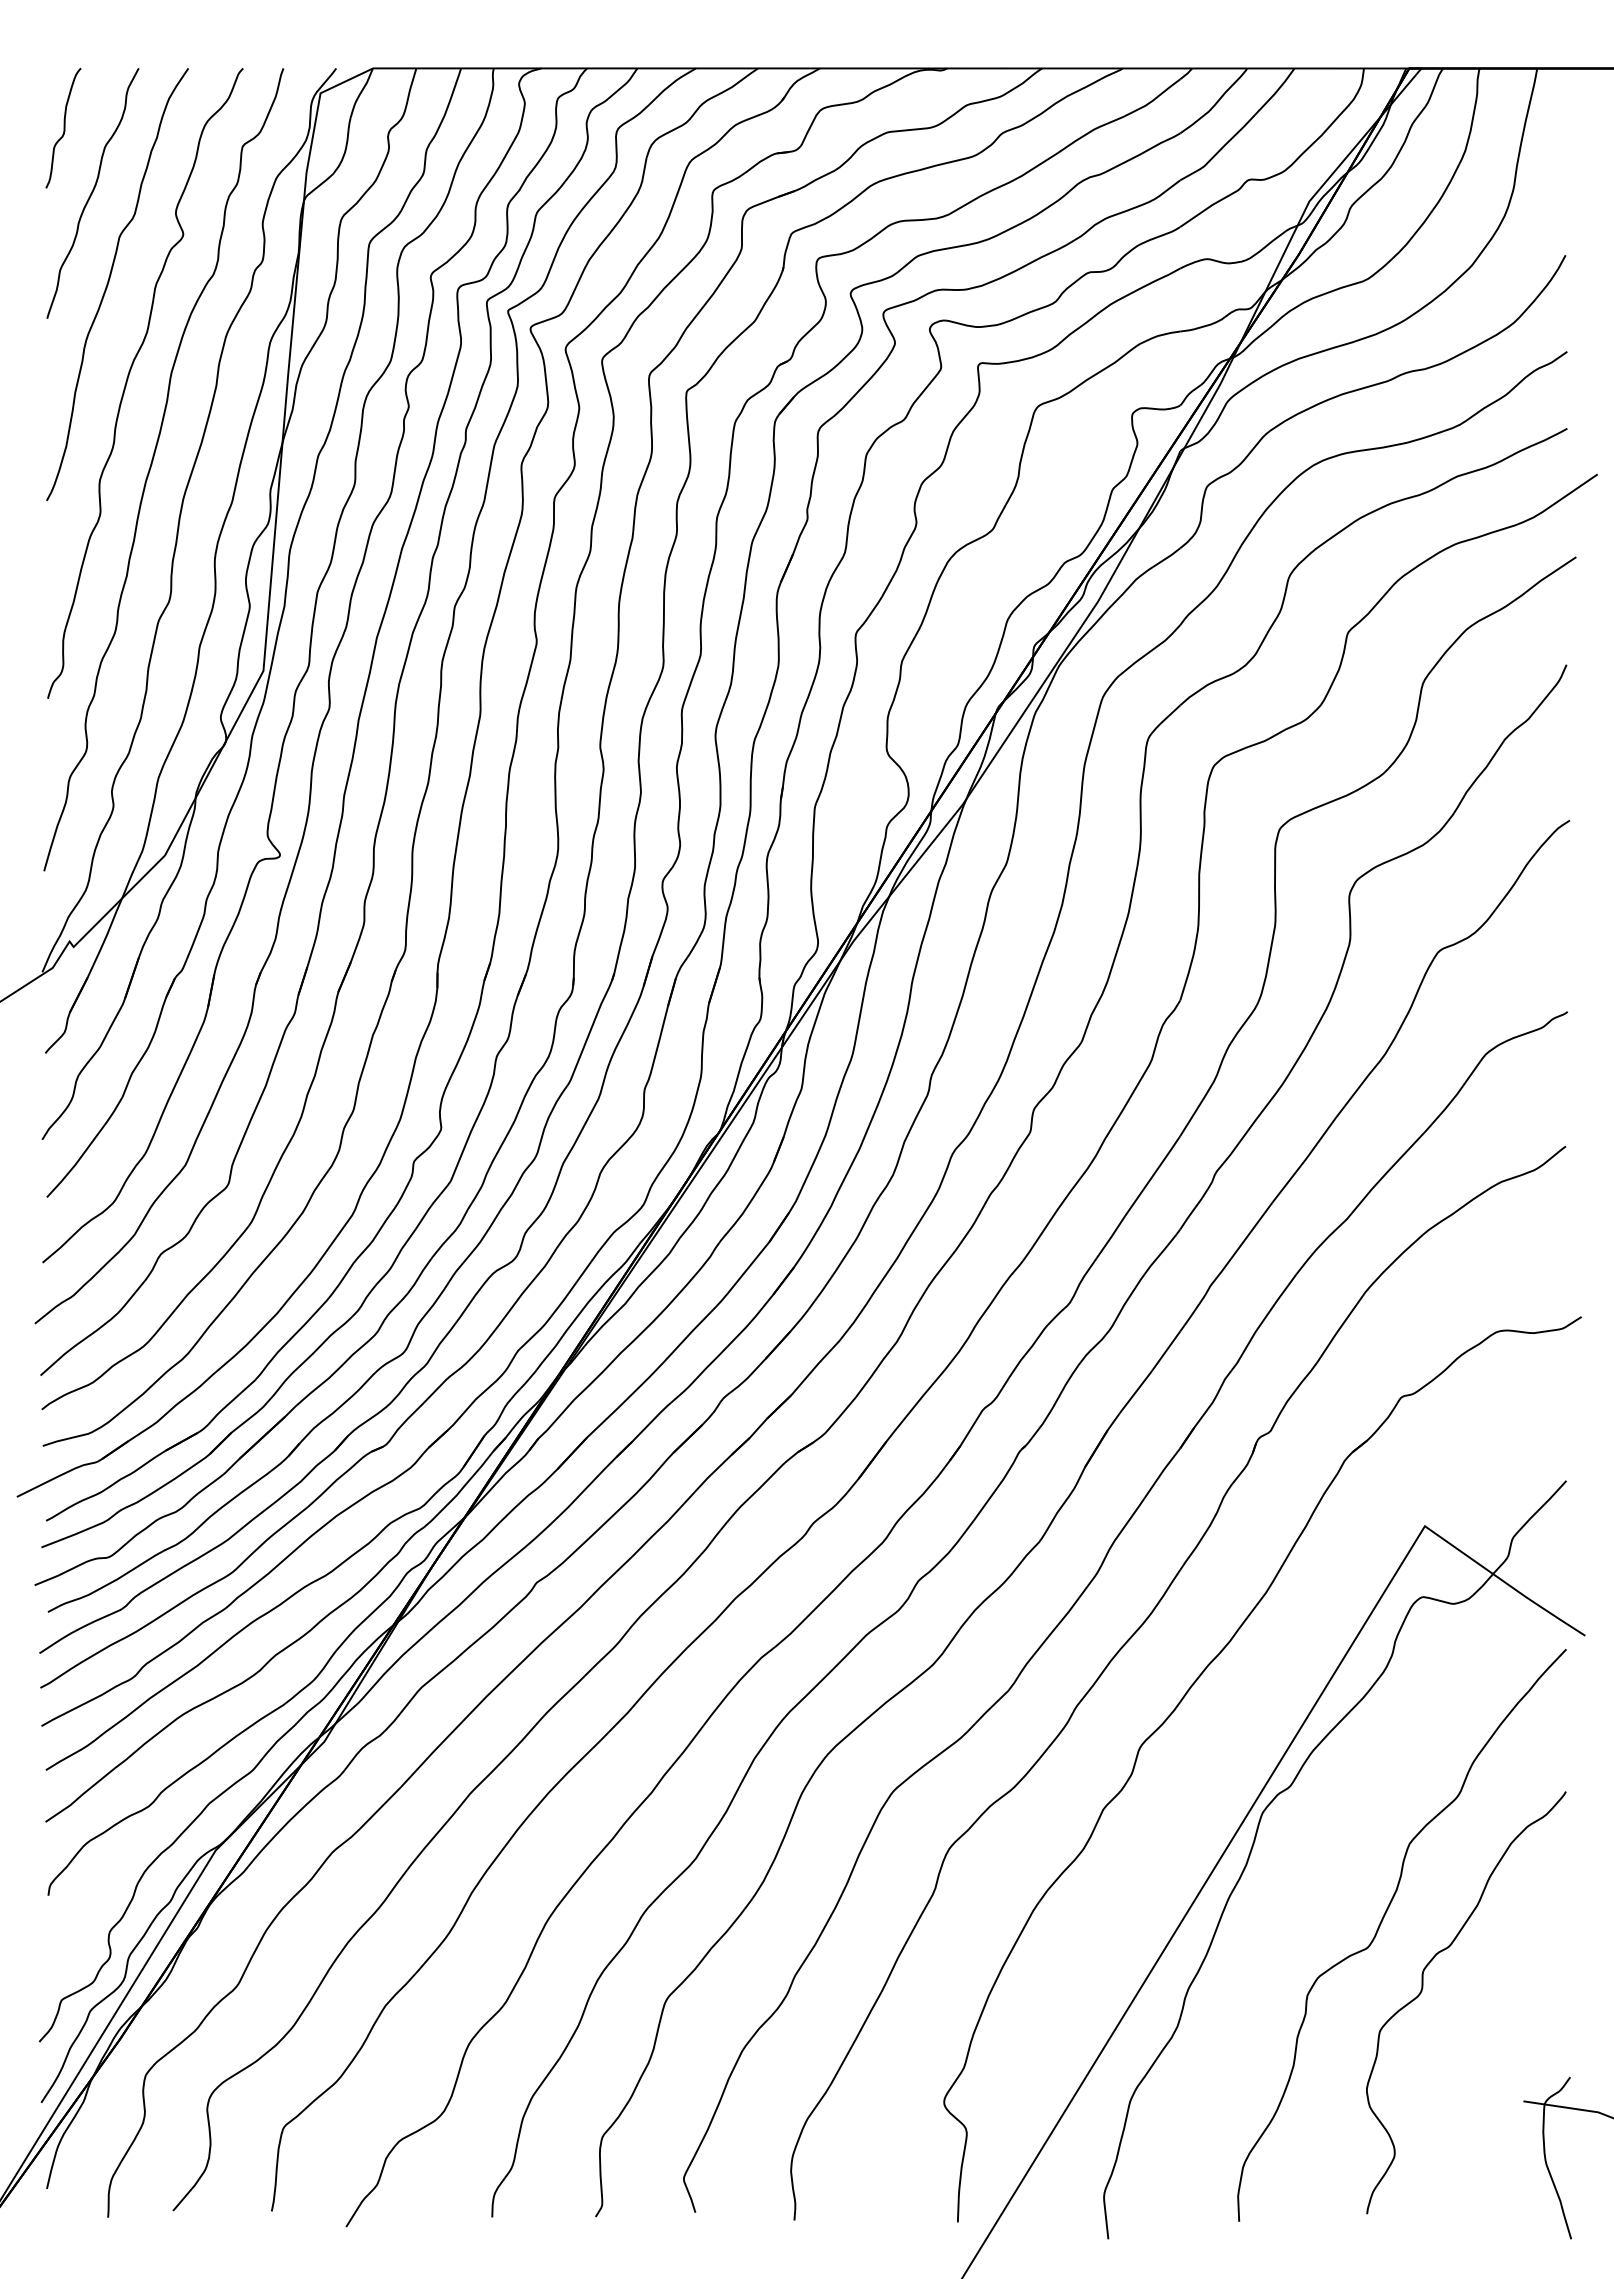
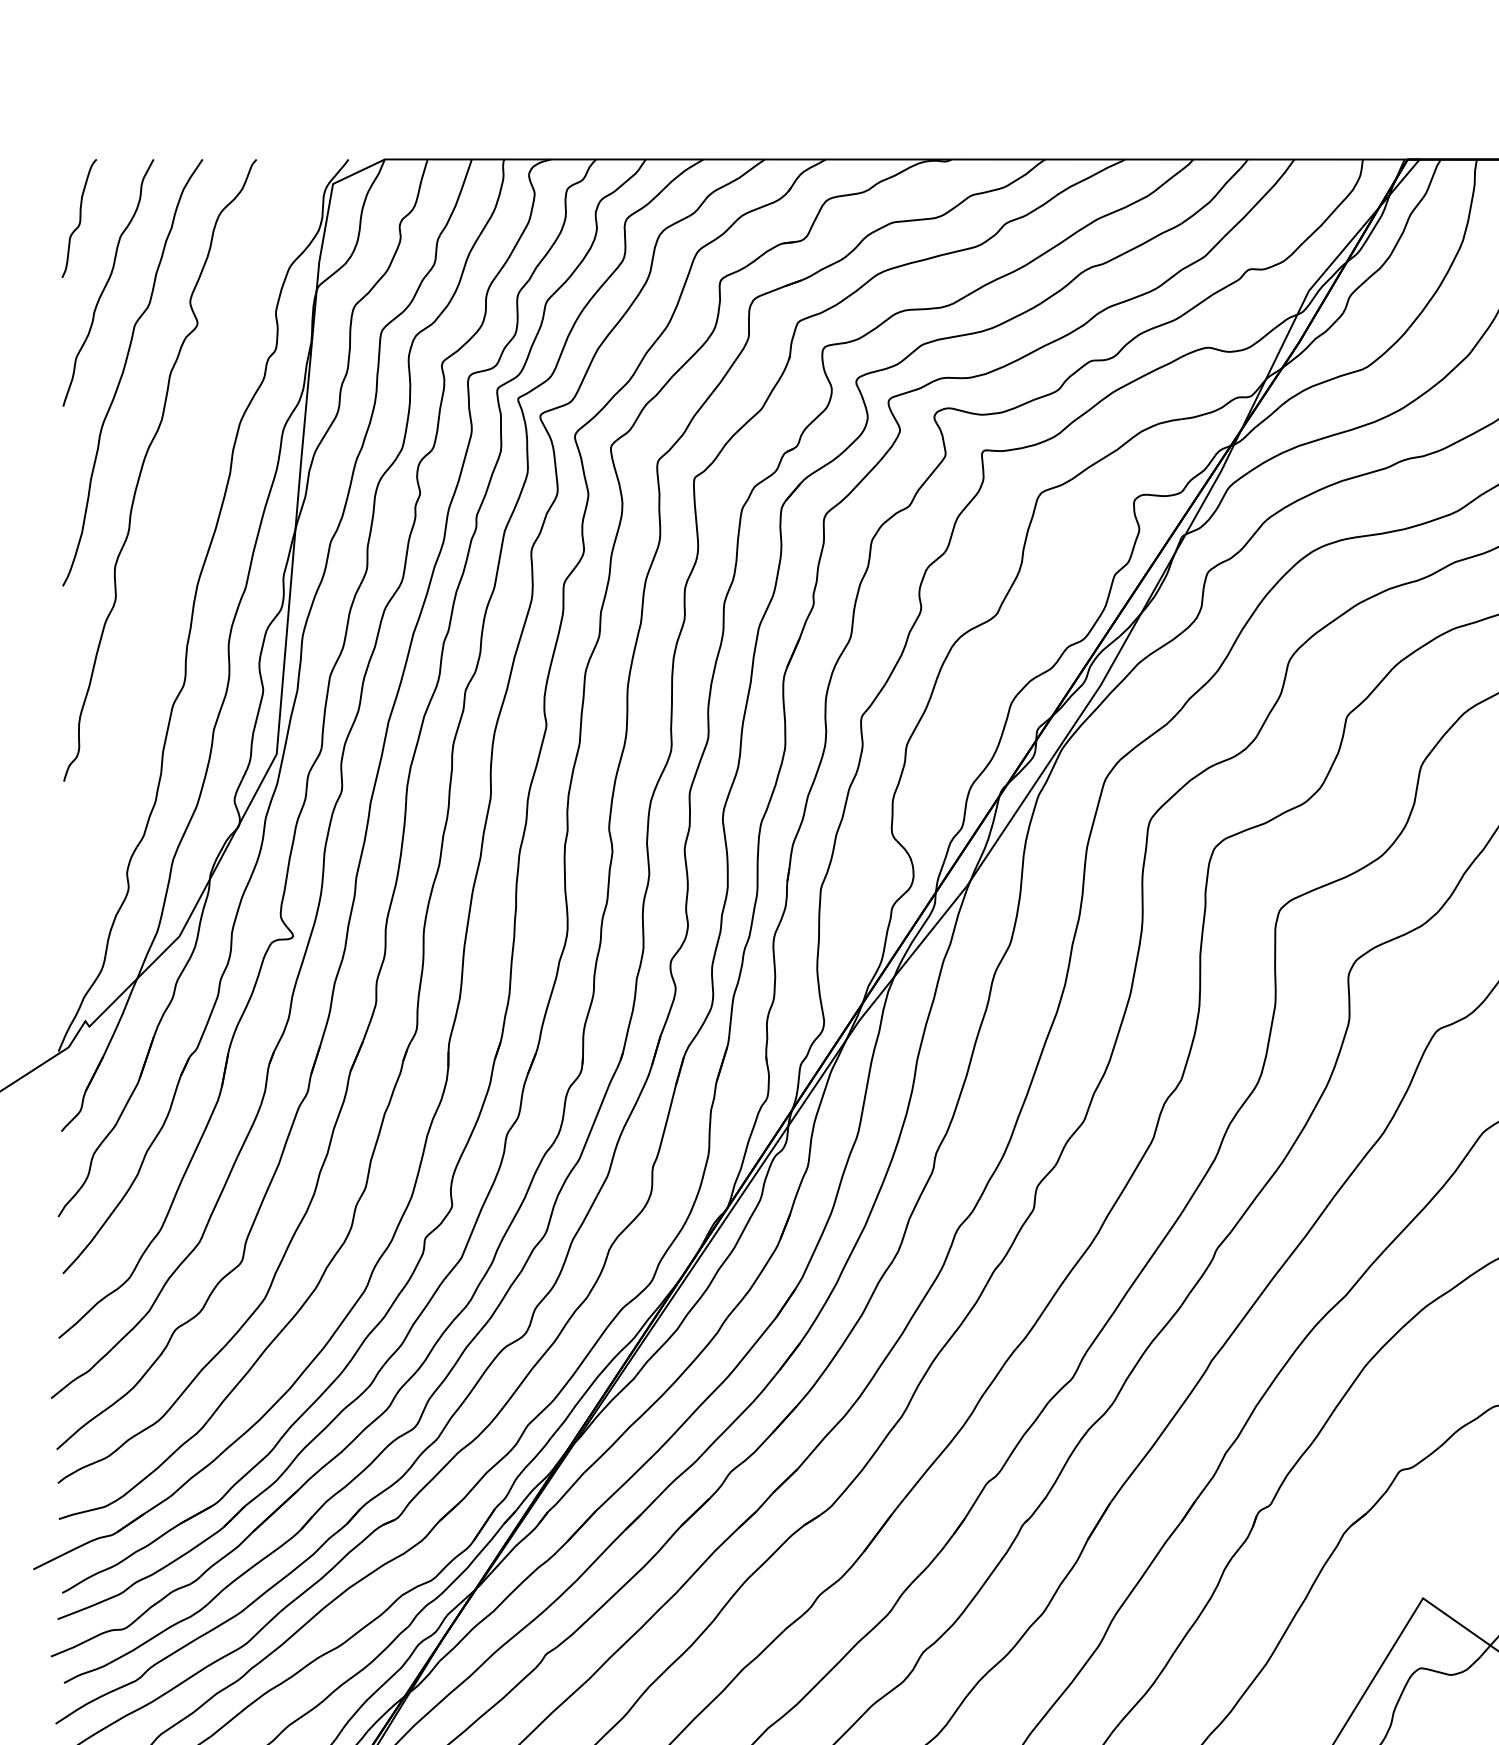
curve: (151, 468) -> (166, 554), removed

